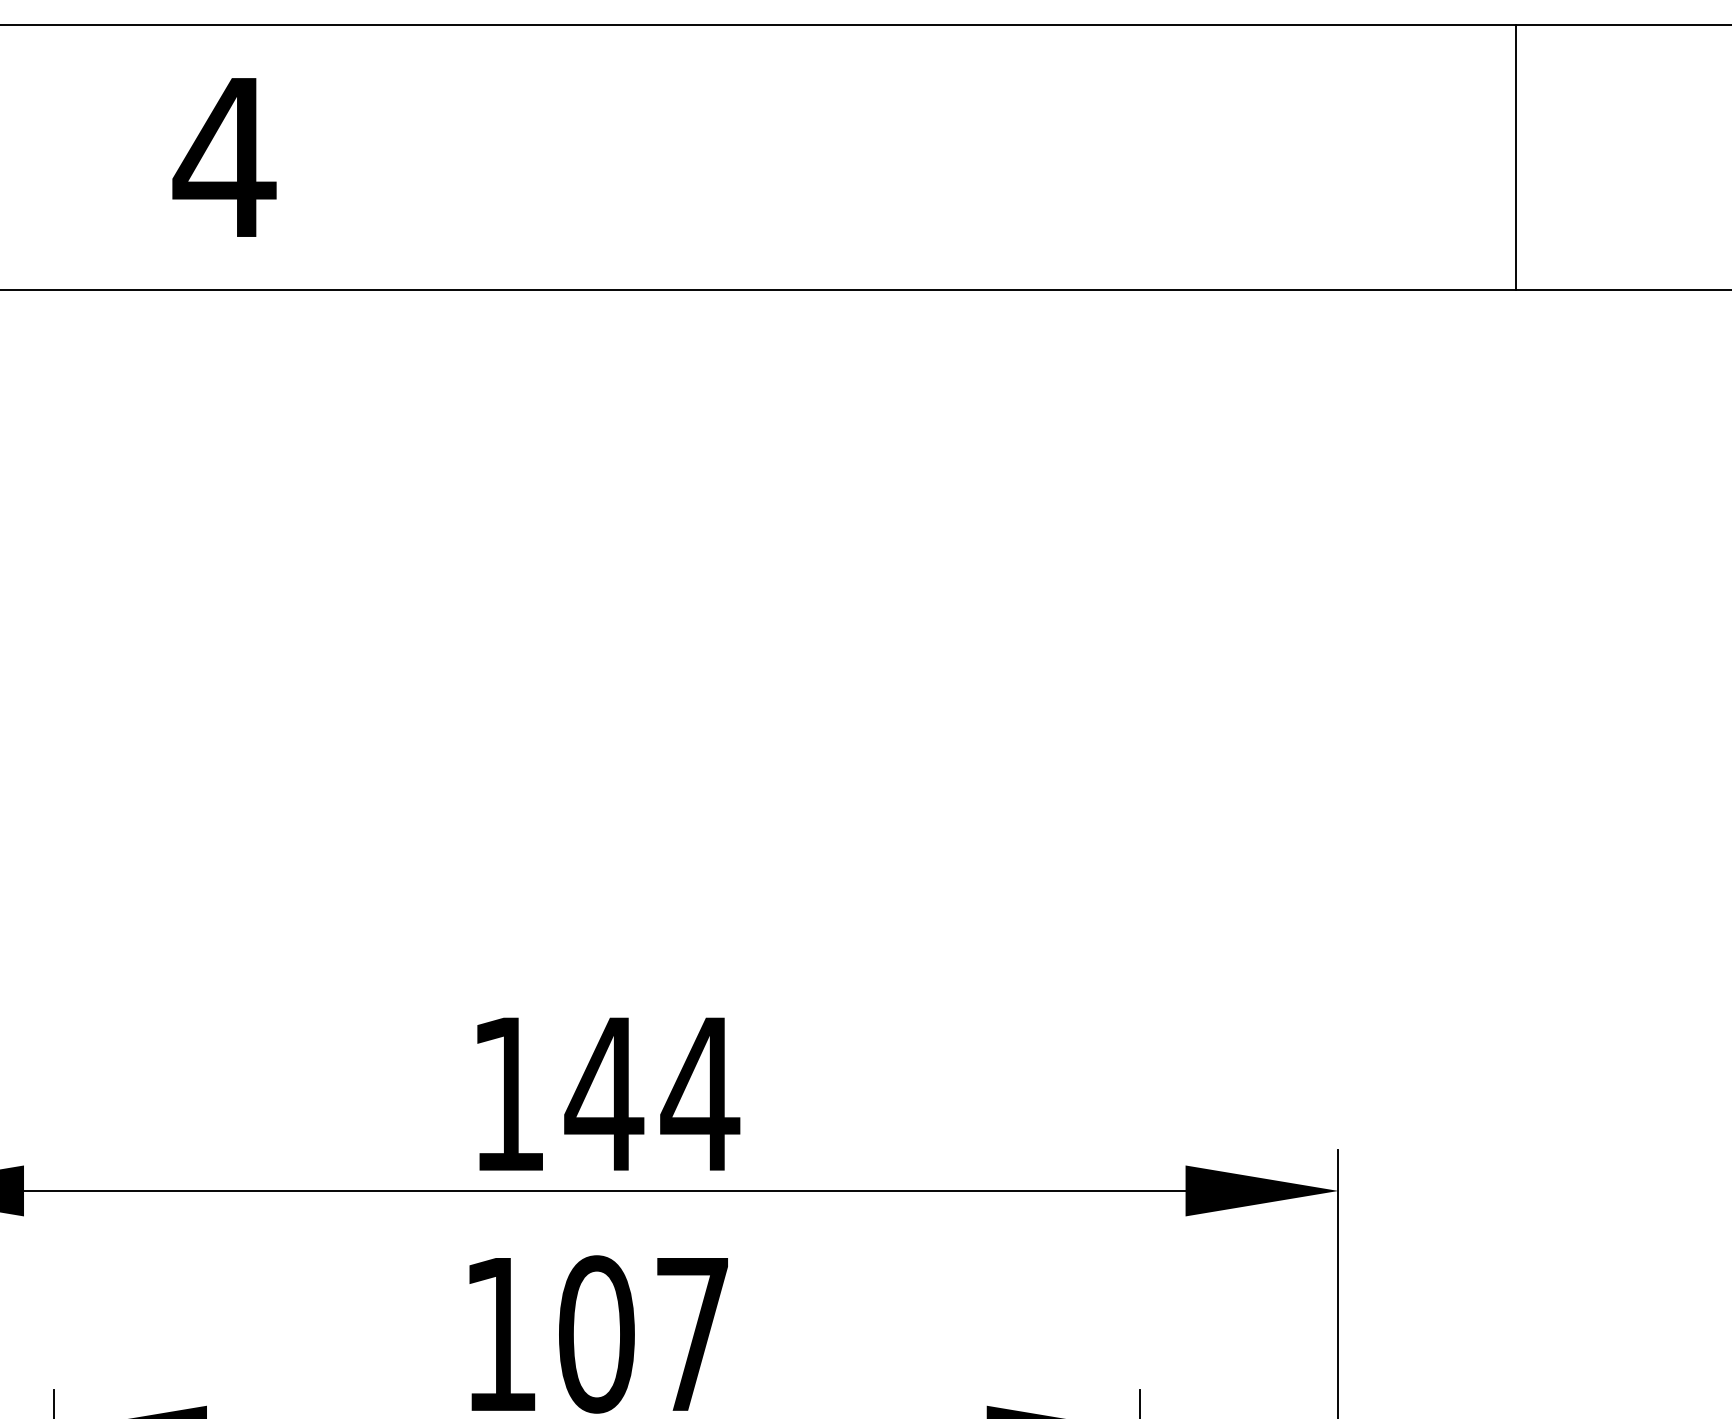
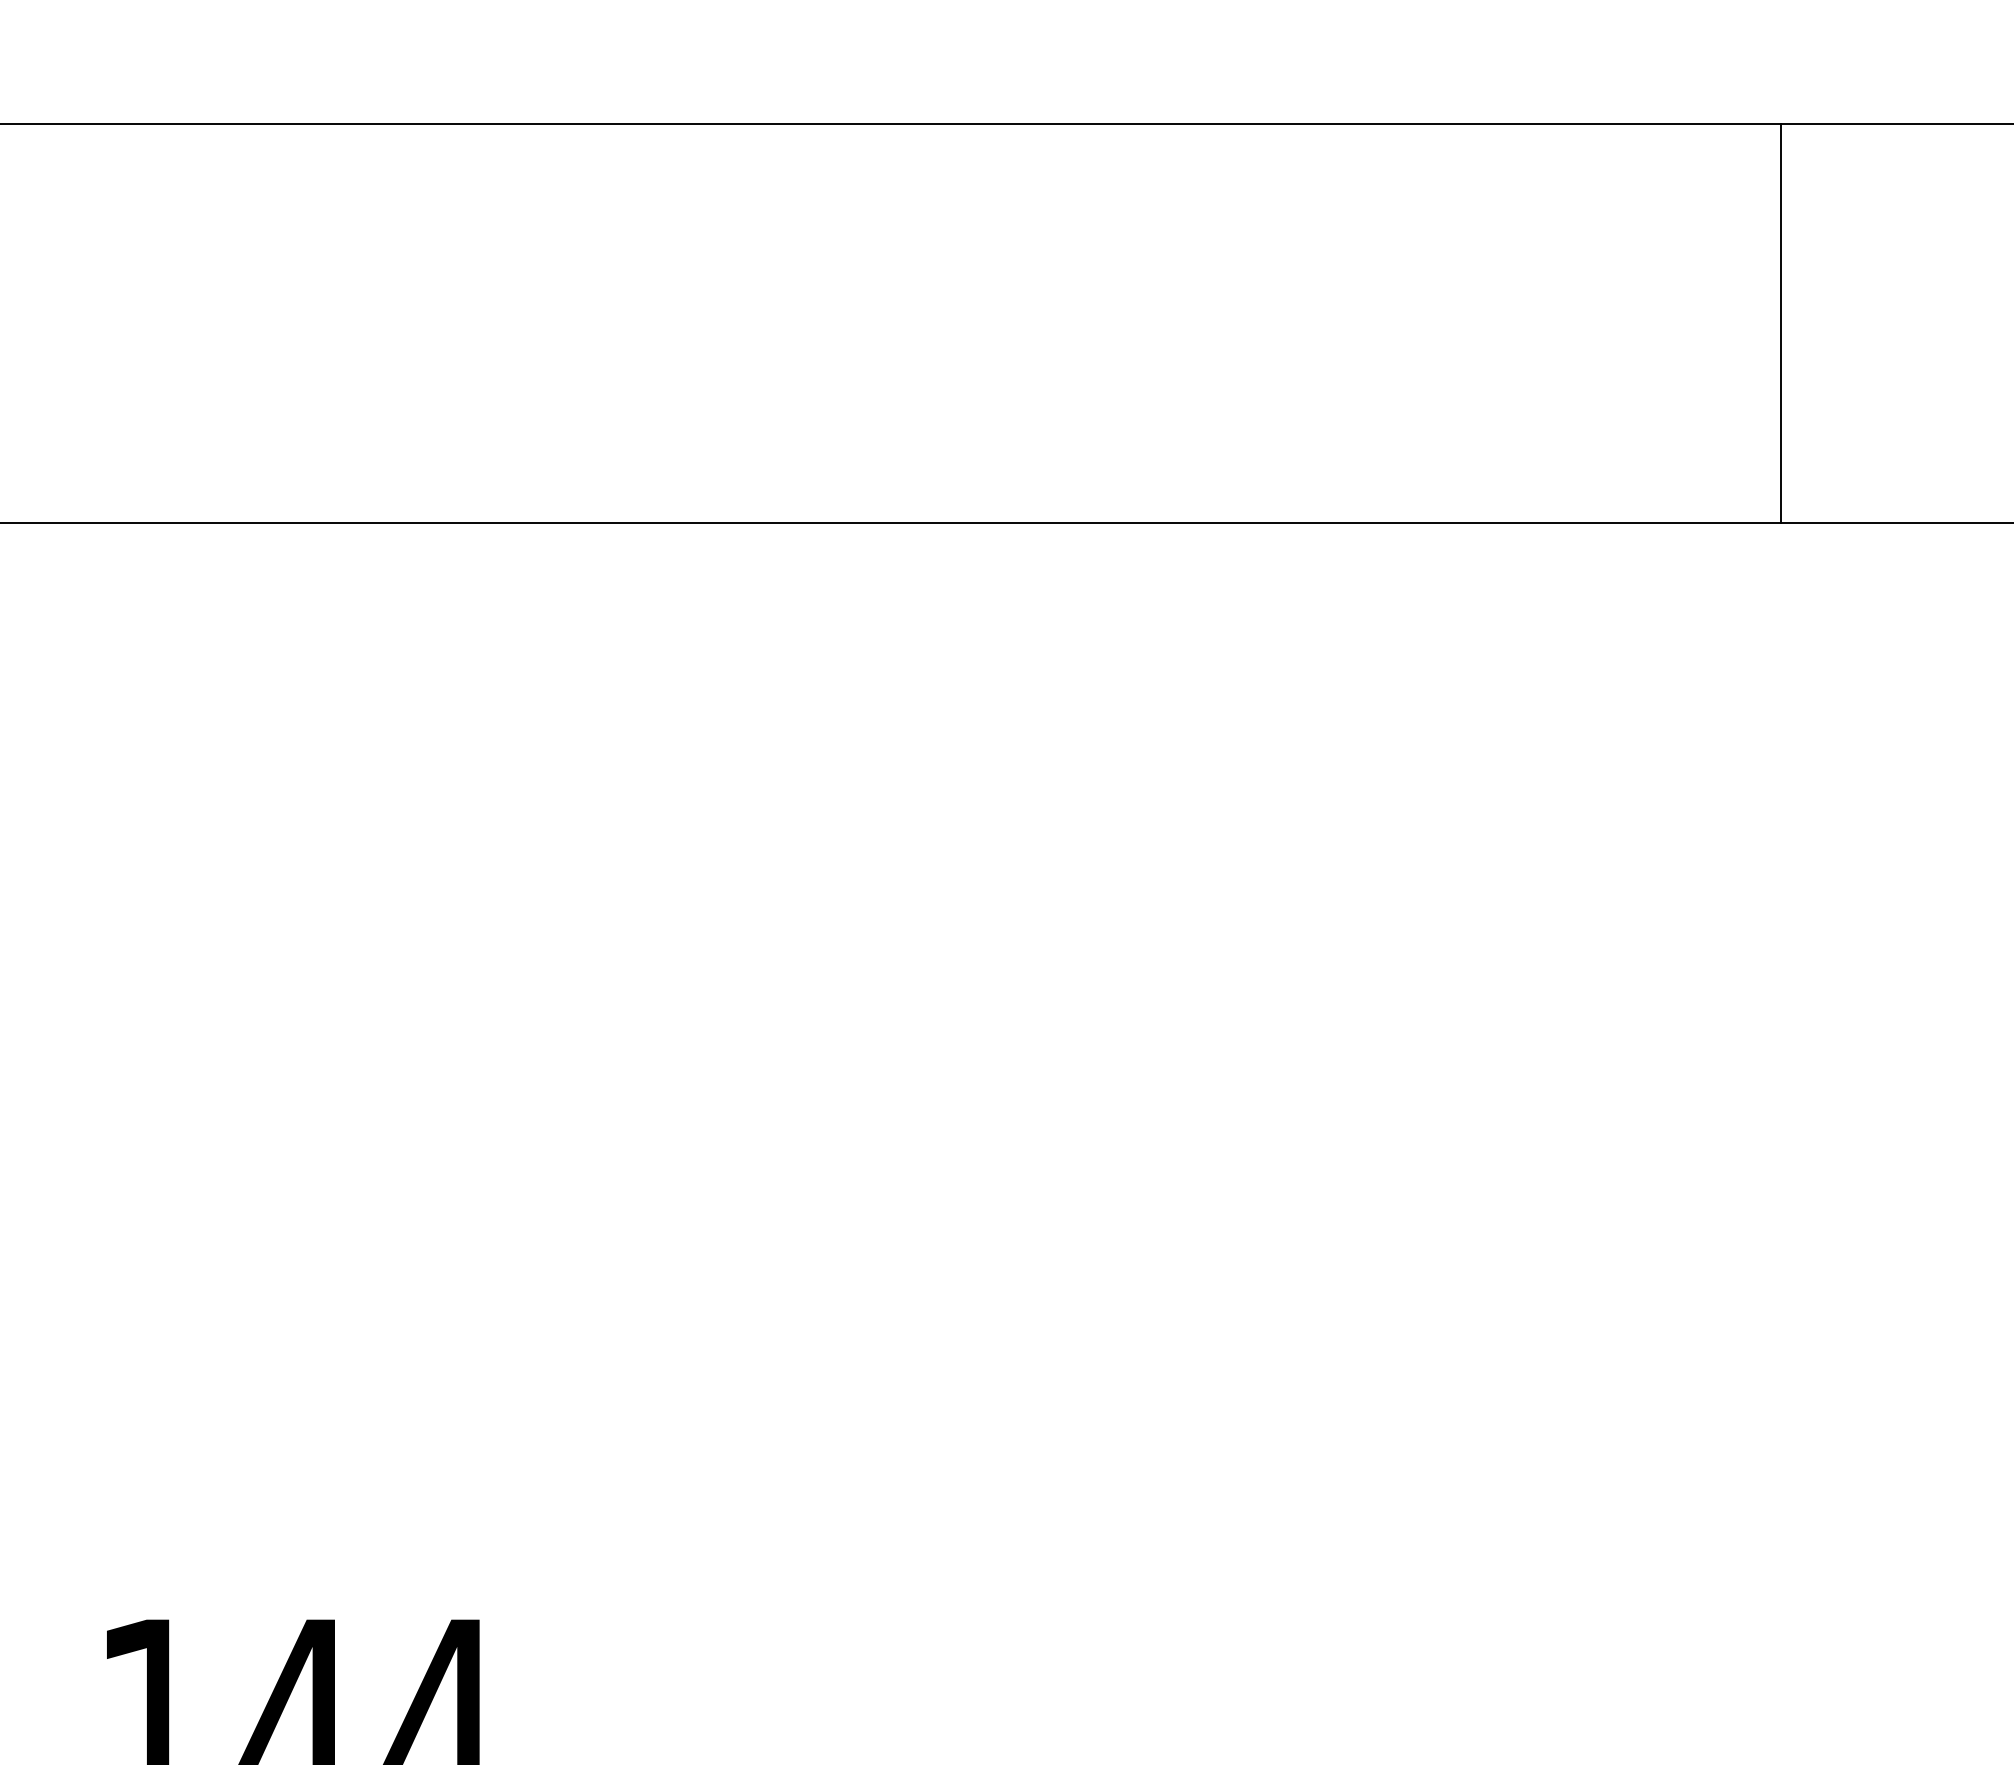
line: (1516, 157) -> (1781, 323), moved

